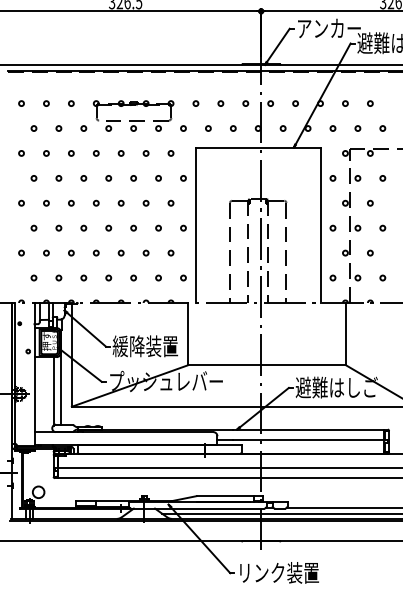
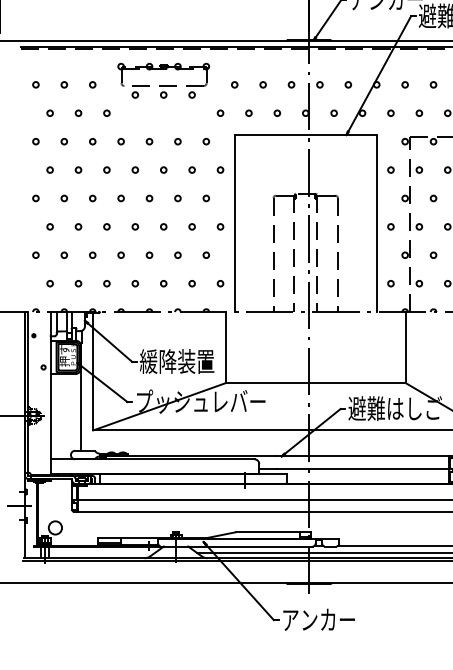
part: (133, 115) -> (163, 80), moved
line: (53, 391) -> (72, 413), removed
text: (278, 572) -> (328, 619), リンク装置 -> アンカー

